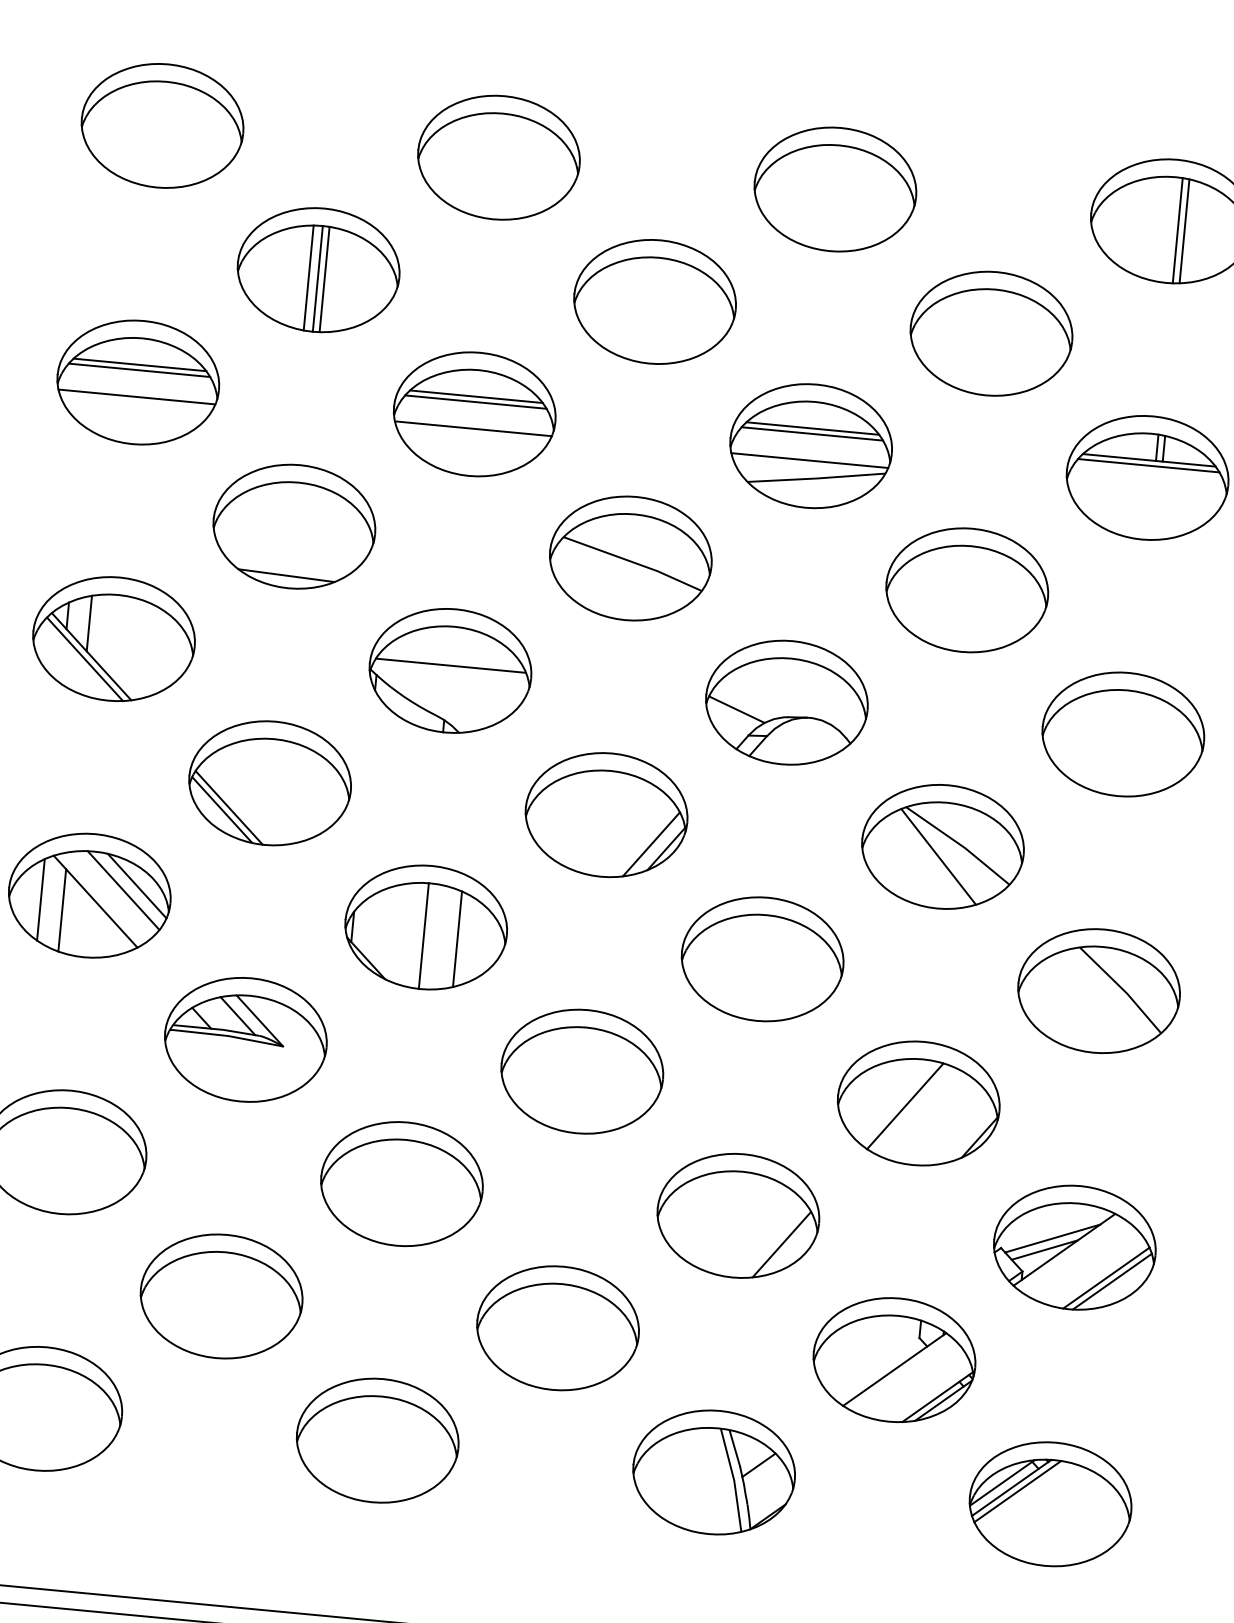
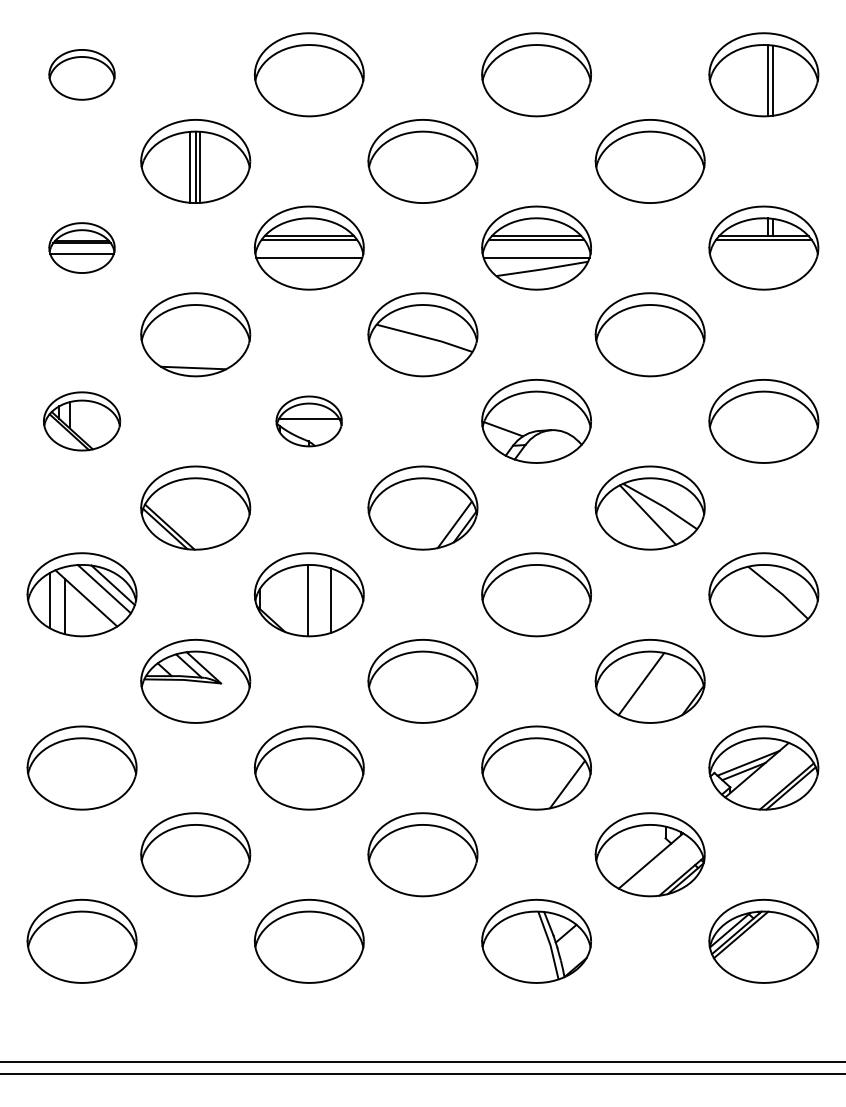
part: (161, 125) -> (81, 74), size x0.6
part: (137, 381) -> (81, 247), size x0.6
part: (113, 639) -> (81, 421), size x0.7
part: (449, 670) -> (308, 421), size x0.6

